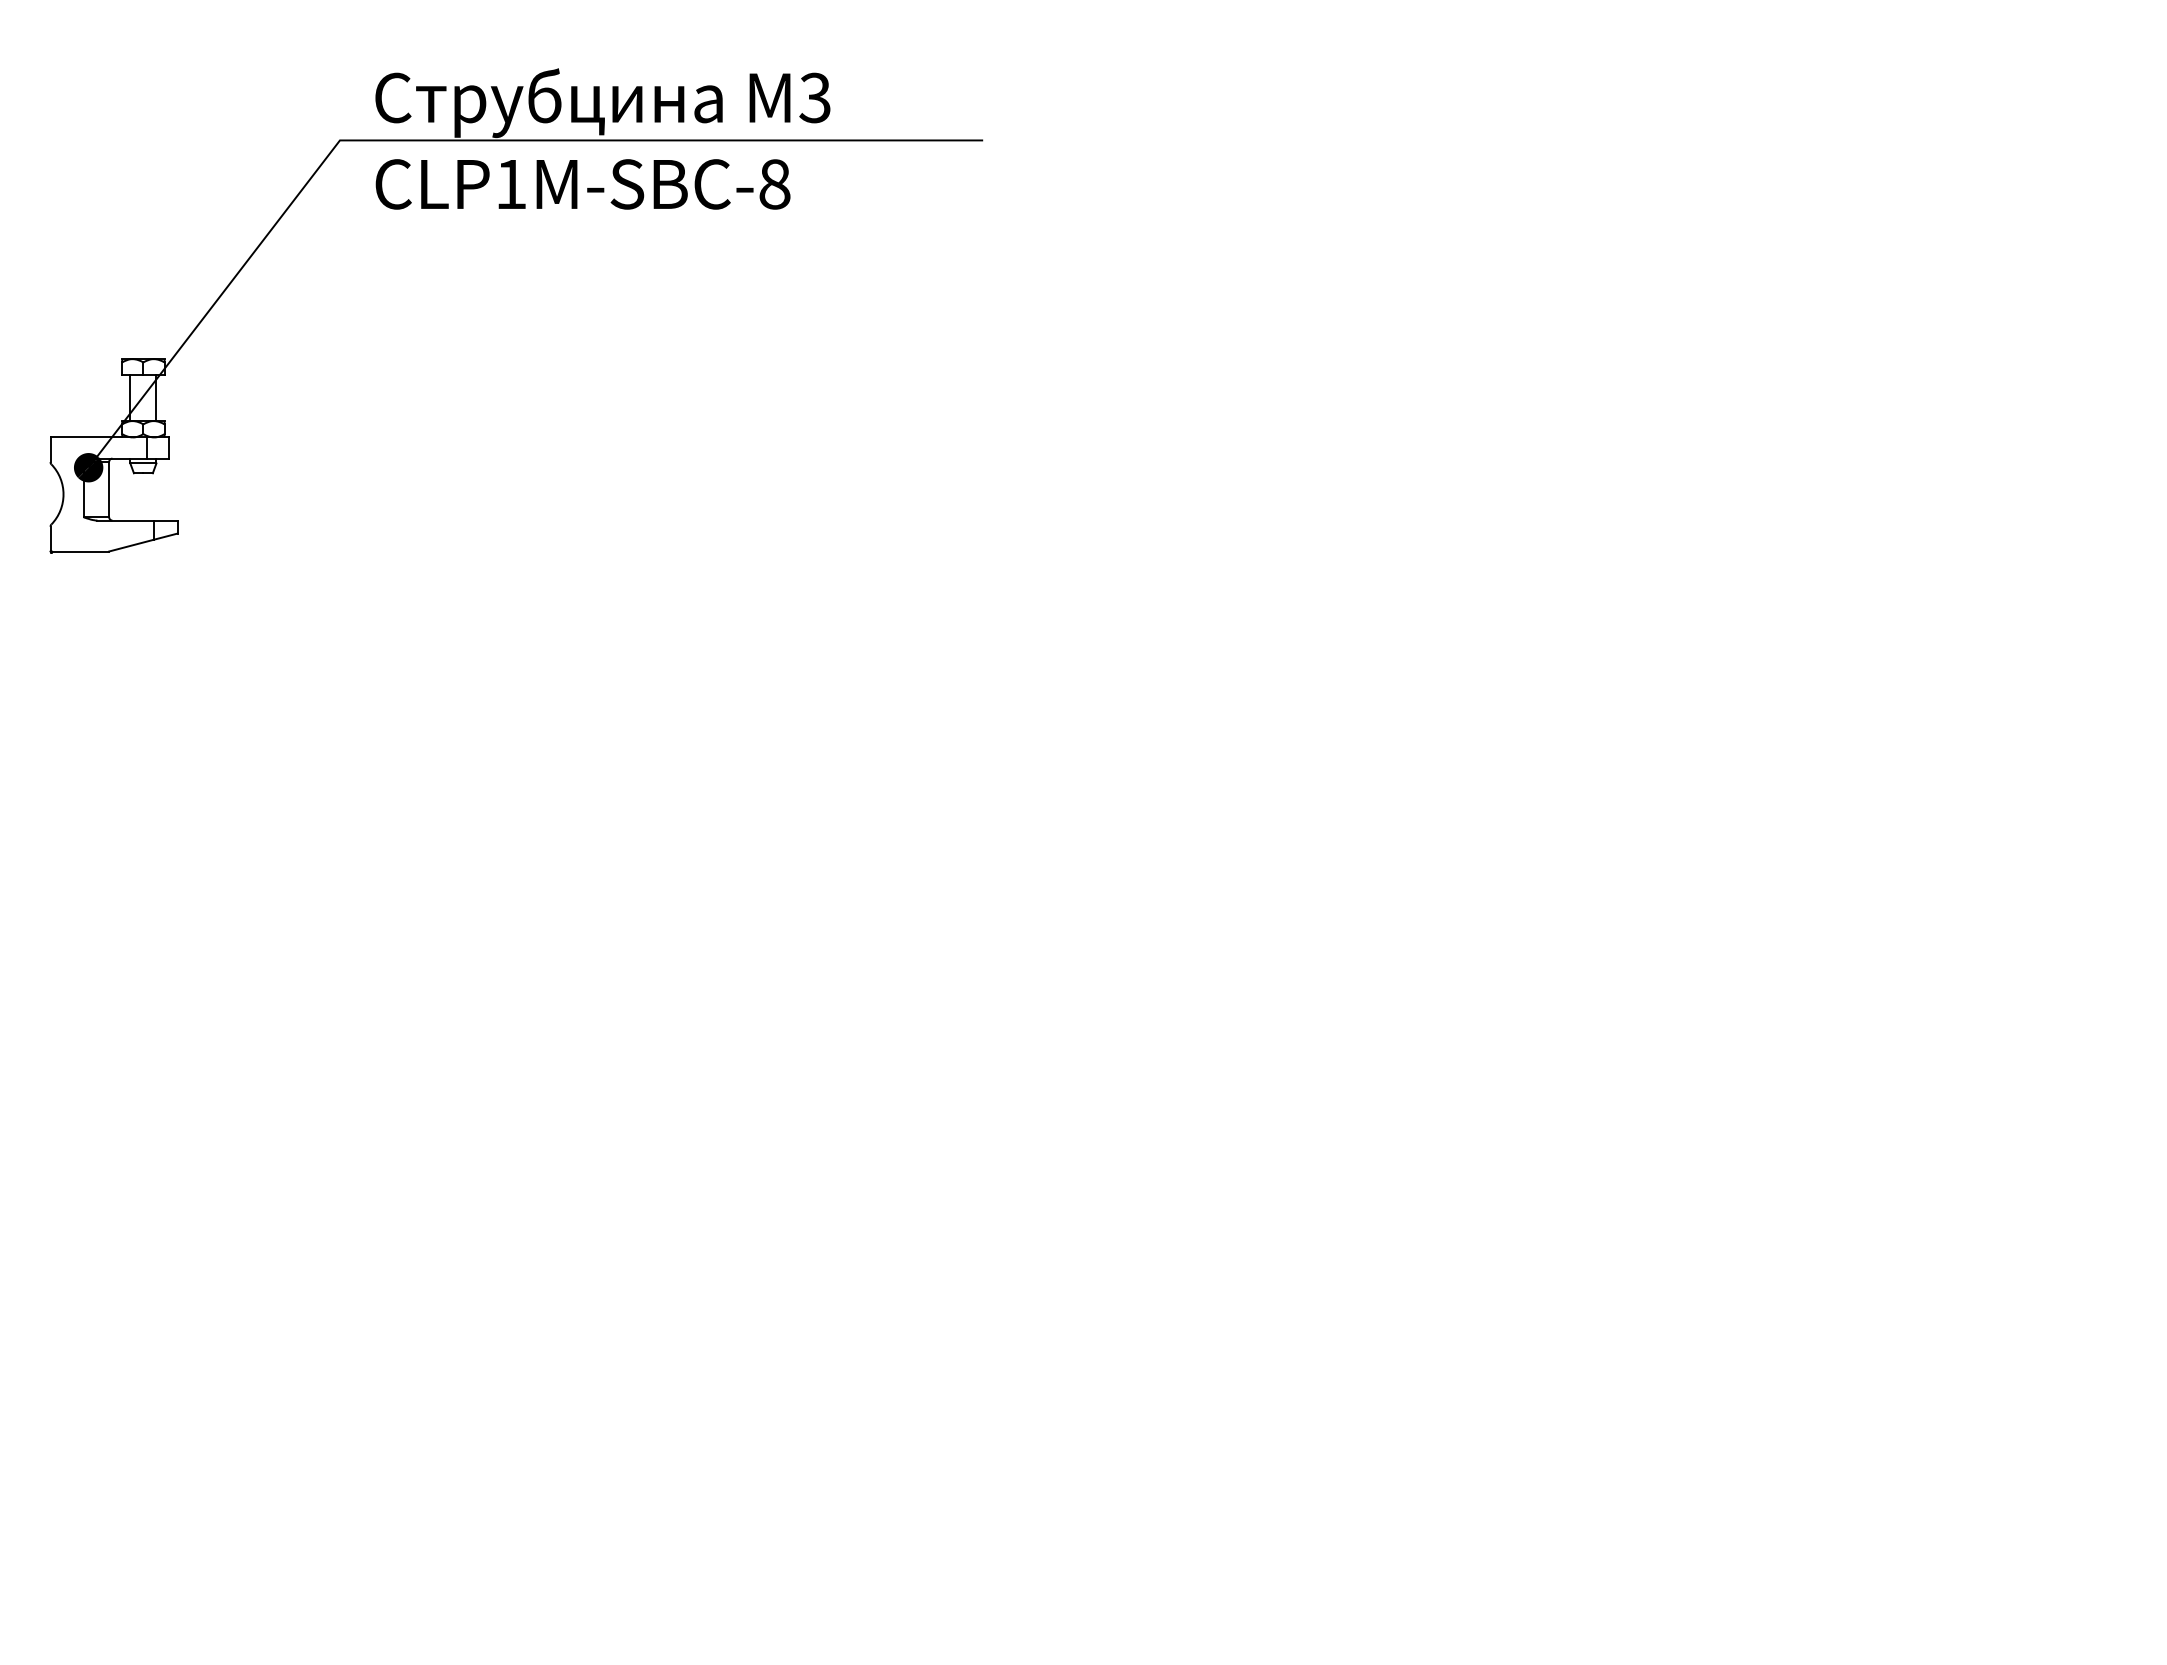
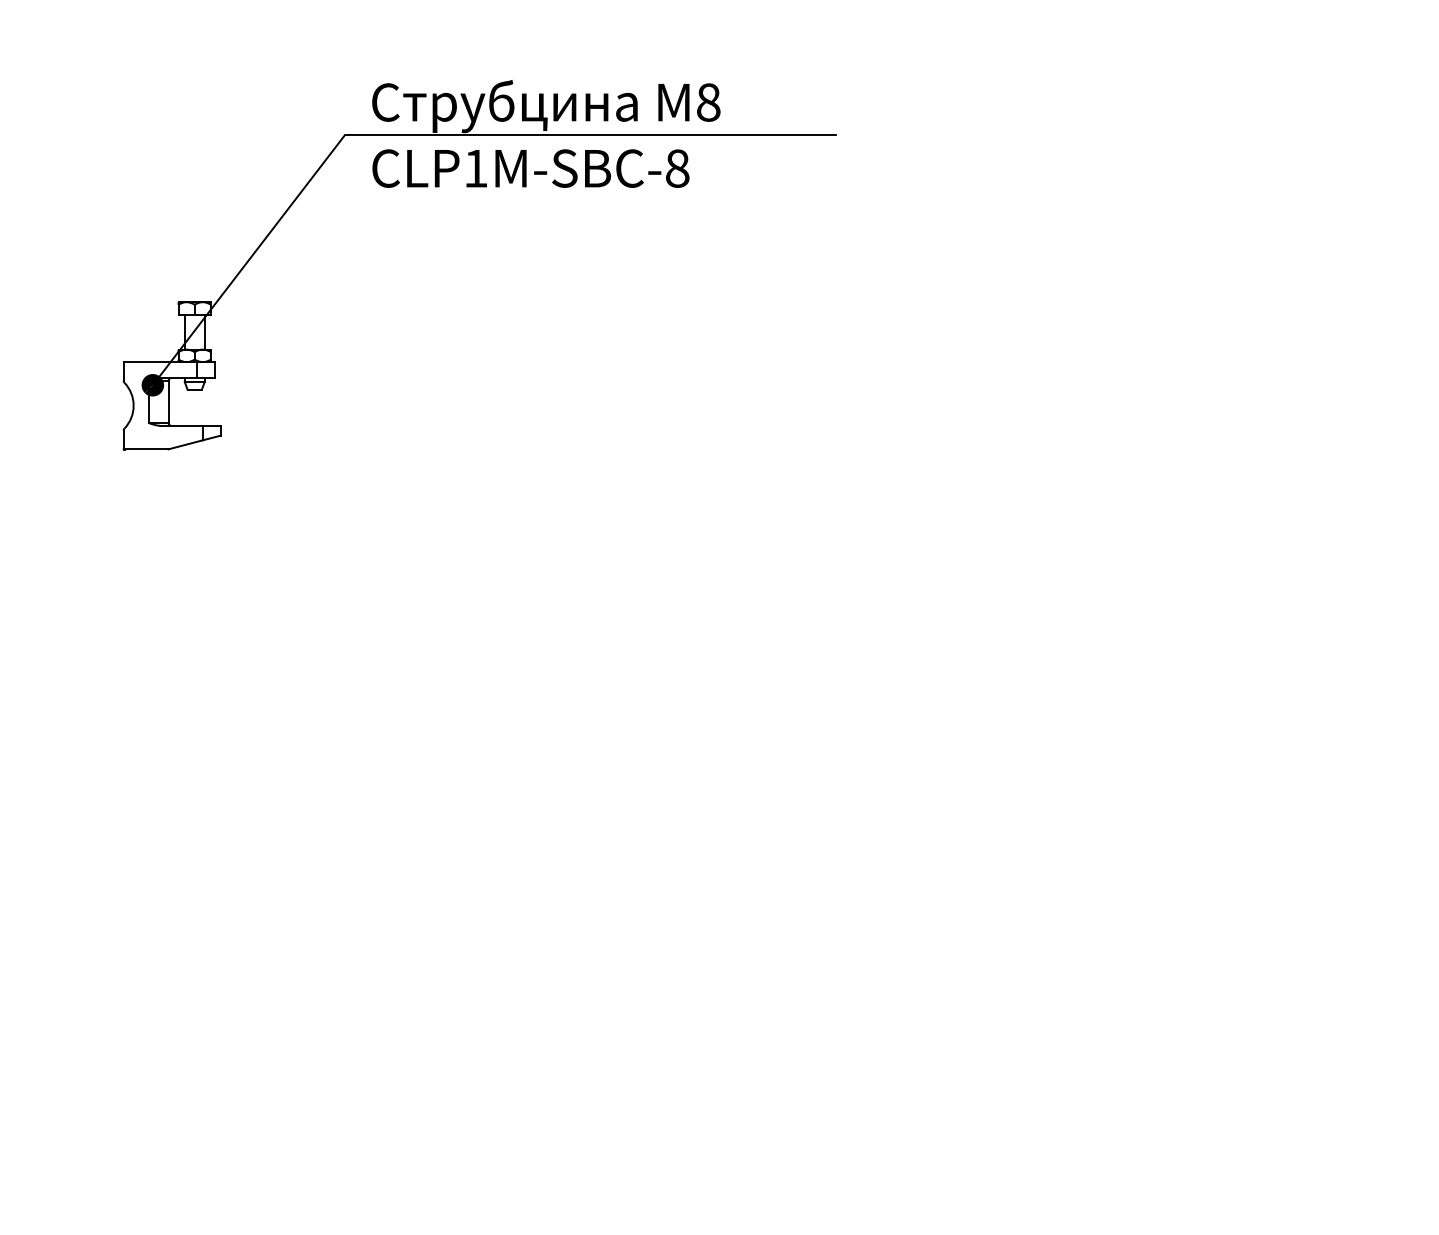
text: (814, 97) -> (707, 102), 3 -> 8

